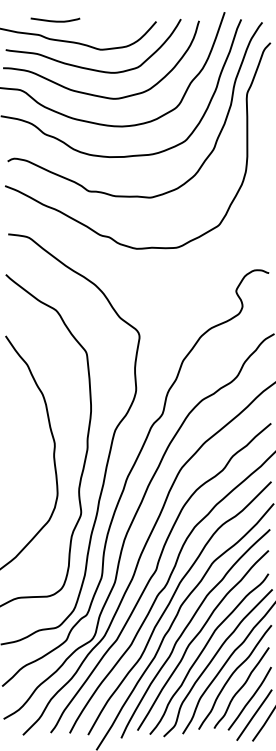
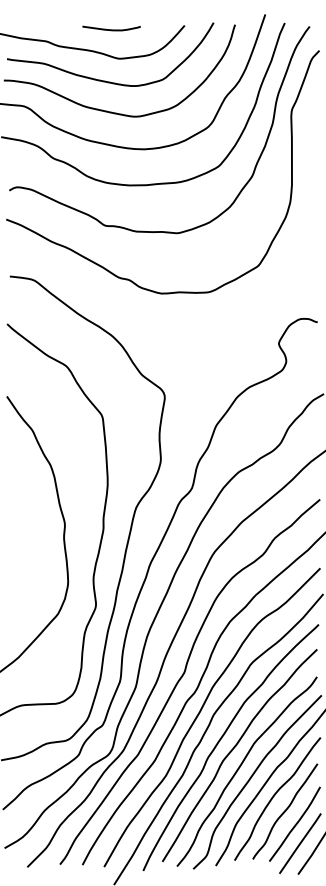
curve: (55, 20) -> (111, 28), moved

